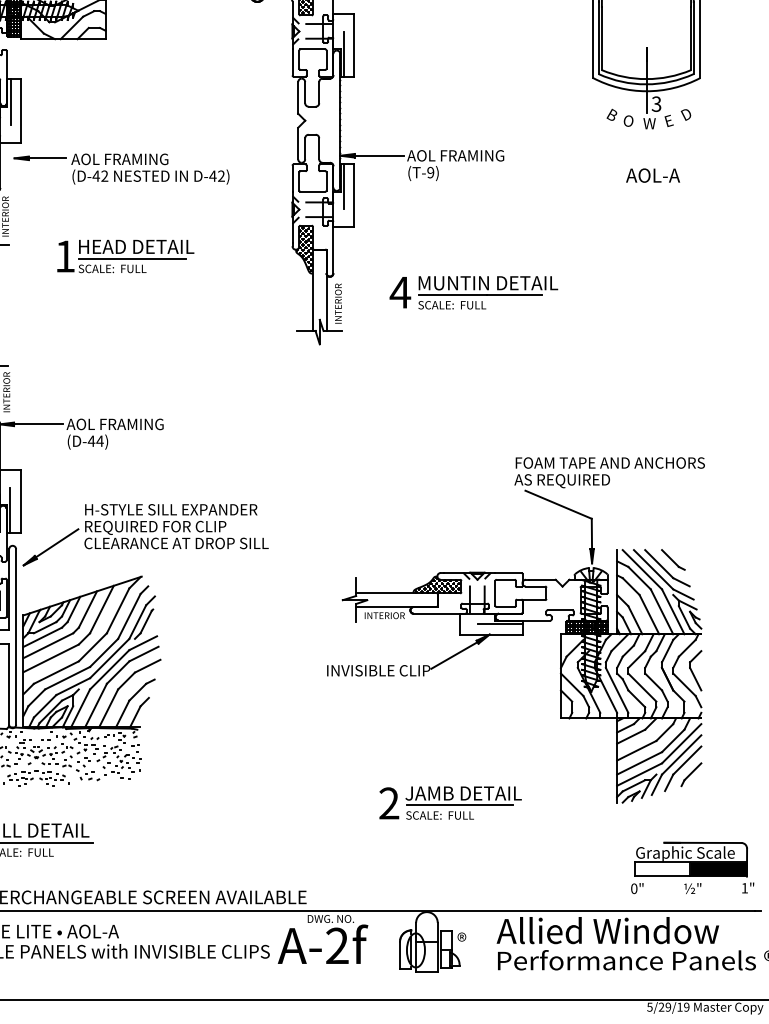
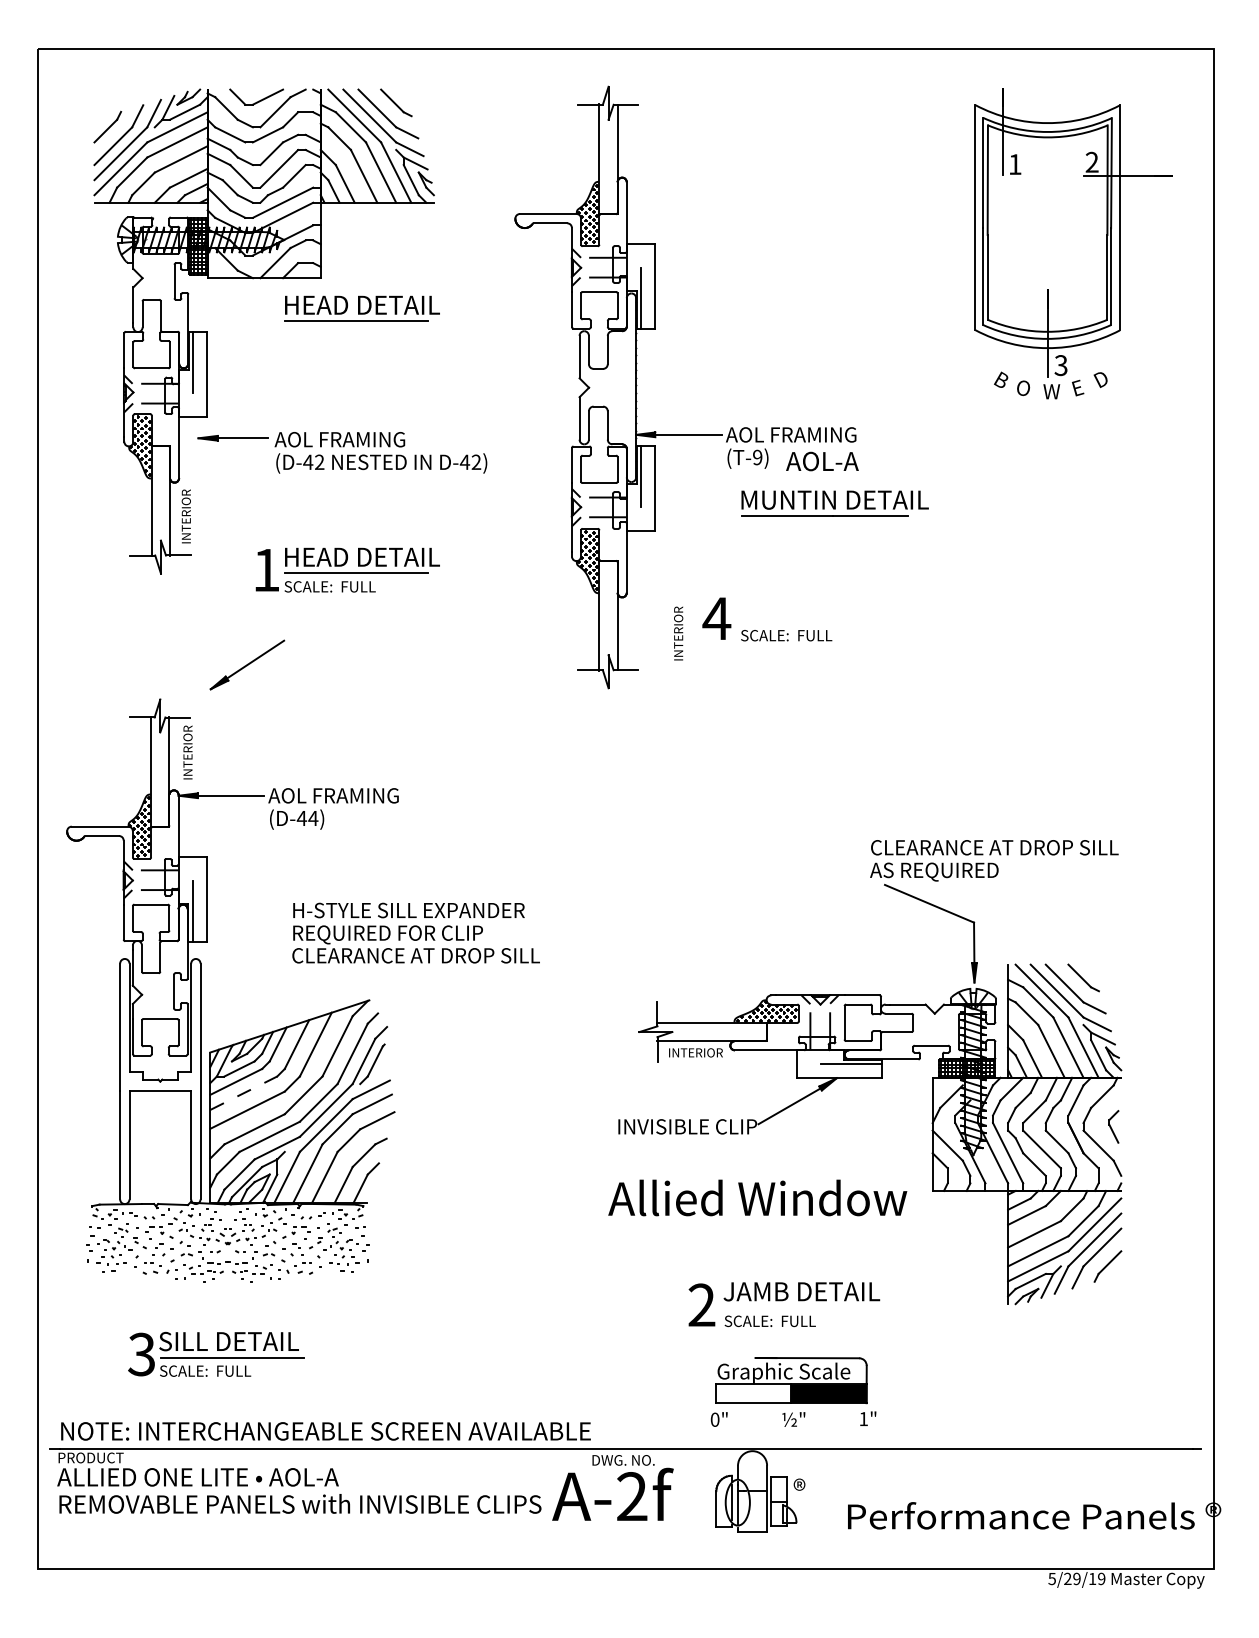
part: (135, 61) -> (361, 308), added
text: (653, 175) -> (822, 461), moved
part: (487, 285) -> (834, 503), moved
text: (338, 303) -> (678, 633), moved
text: (609, 462) -> (998, 847), FOAM TAPE AND ANCHORS -> CLEARANCE AT DROP SILL
part: (51, 546) -> (247, 664), moved
line: (48, 645) -> (244, 1092), solid -> dashed
part: (695, 670) -> (1113, 1126), size x0.6
line: (459, 805) -> (796, 1307), removed
part: (692, 867) -> (793, 1391), moved
text: (607, 930) -> (757, 1197), moved

